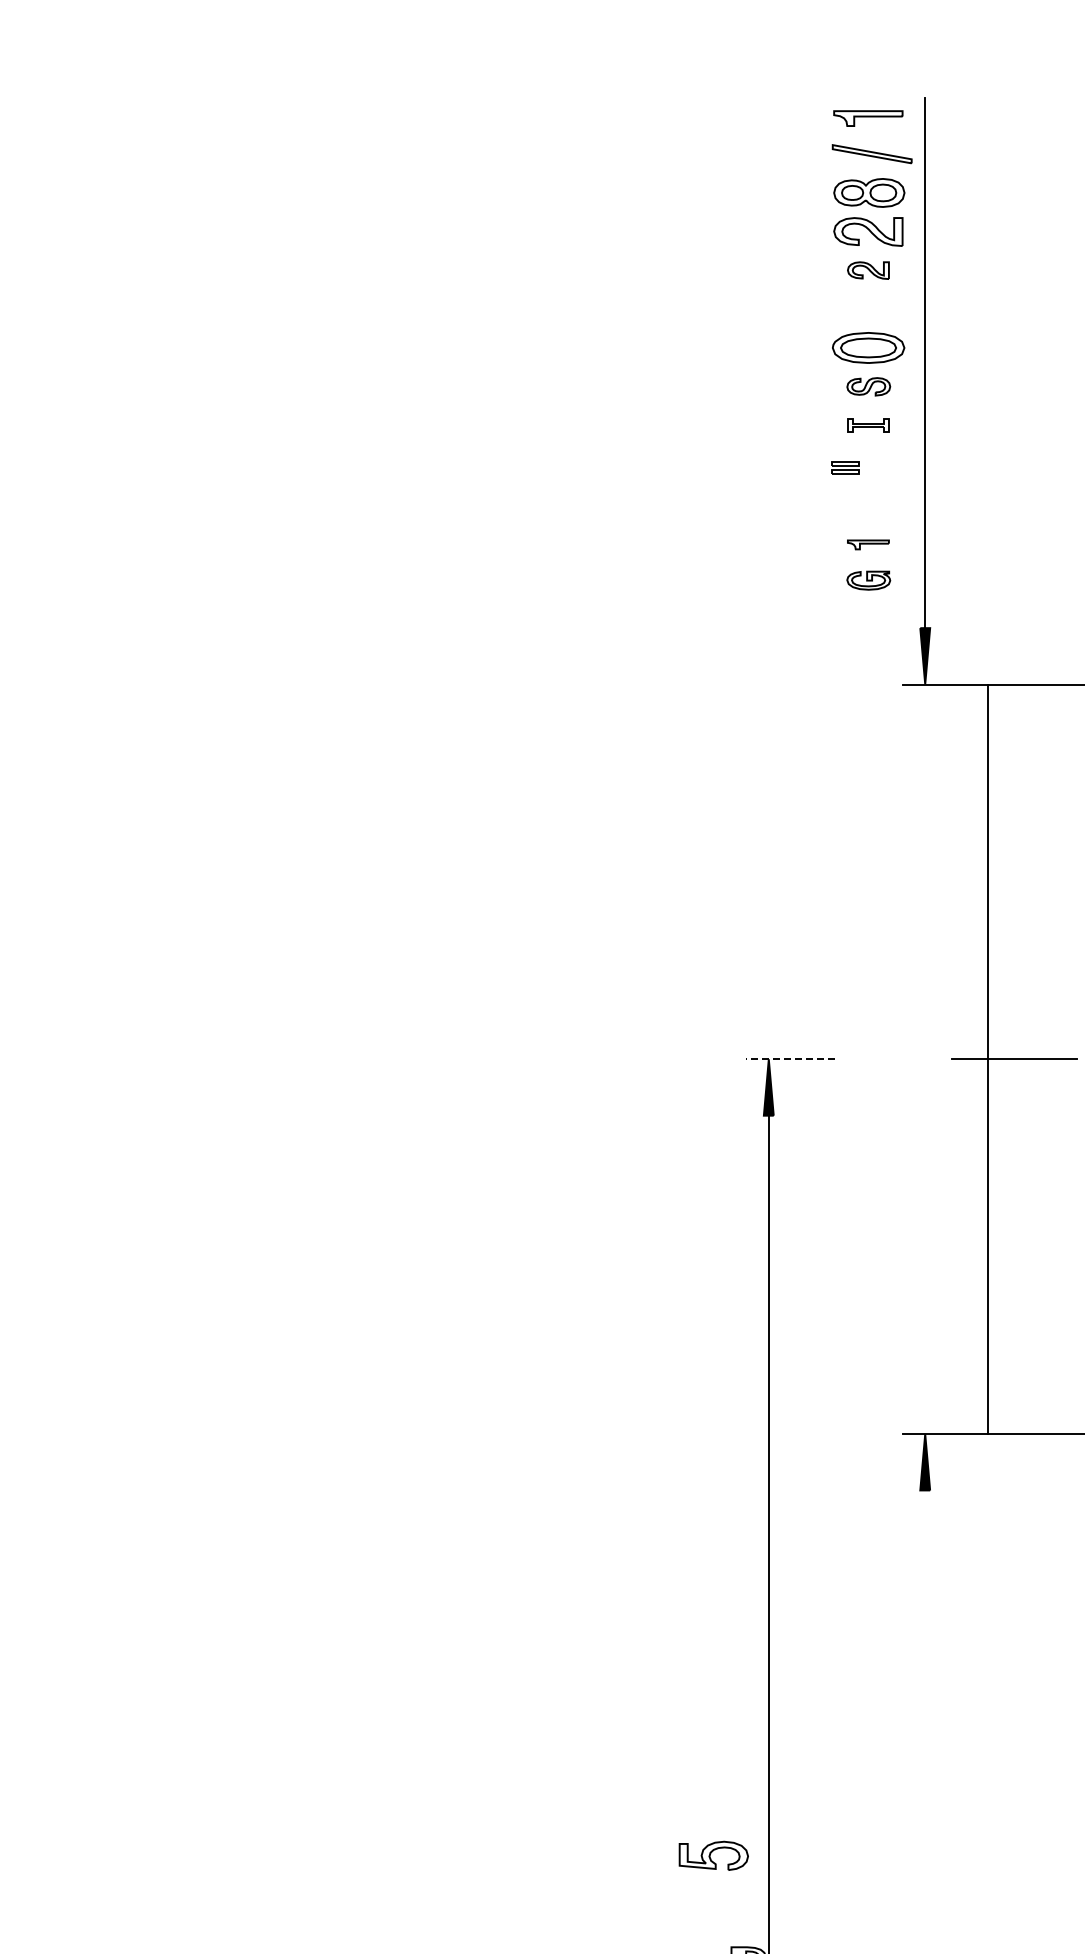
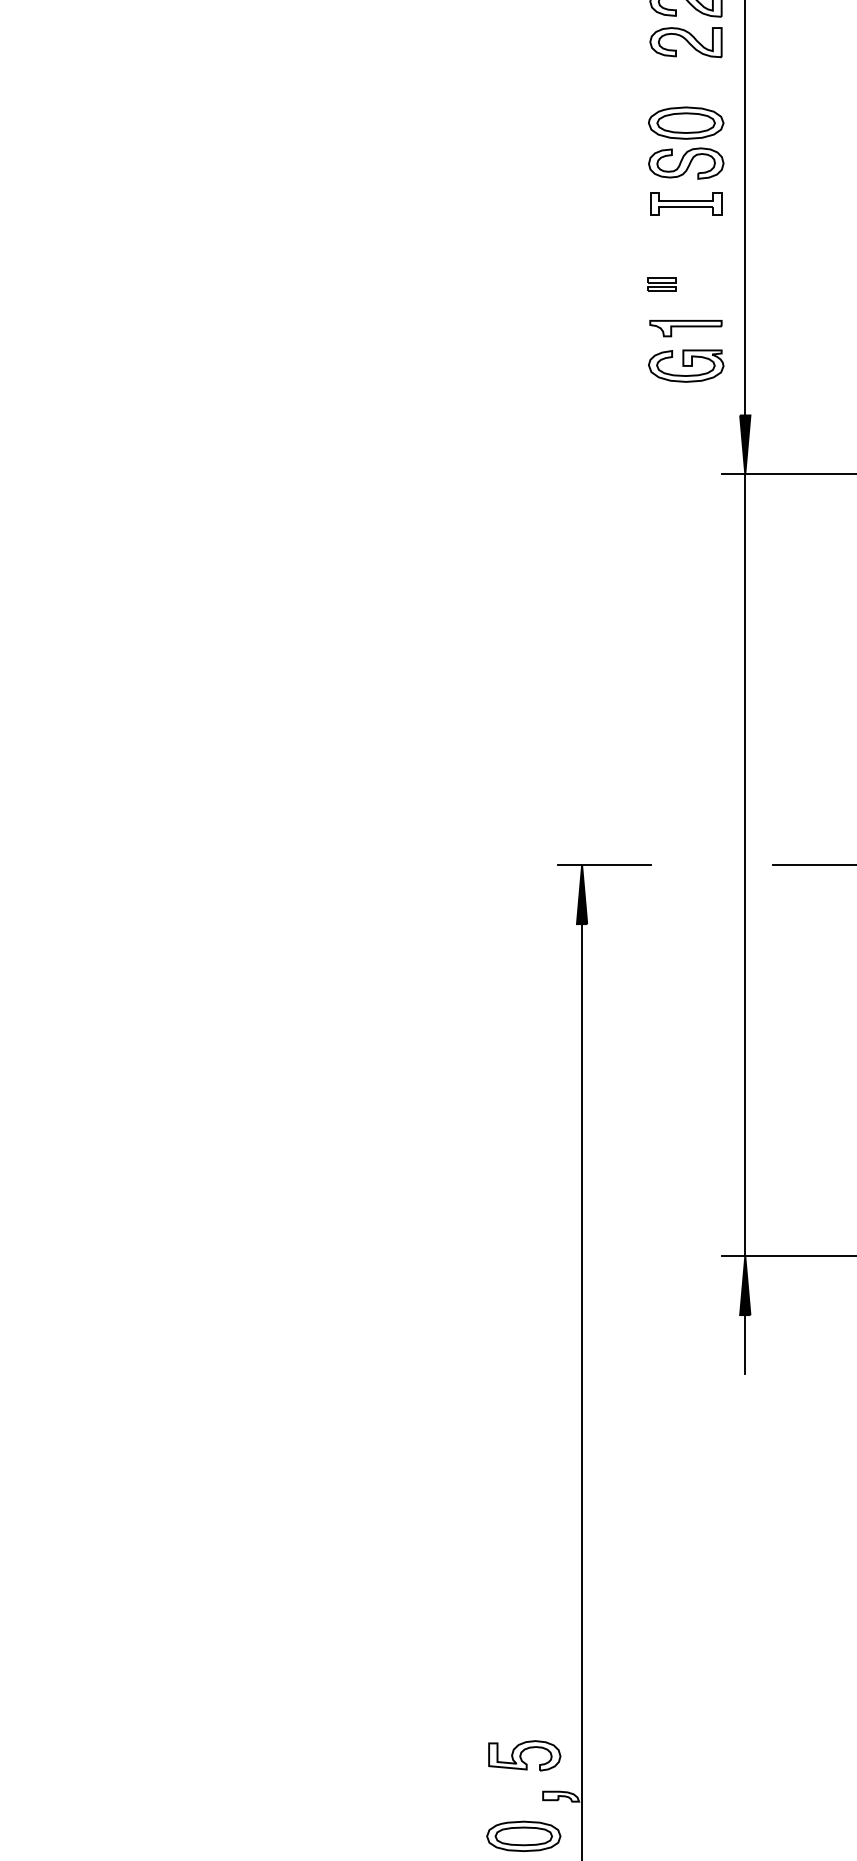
part: (868, 270) -> (686, 42), size x1.67
part: (868, 386) -> (686, 163), size x1.67
part: (868, 425) -> (686, 204), size x1.67
part: (845, 467) -> (662, 284), moved
part: (868, 544) -> (686, 328), size x1.67
part: (868, 580) -> (686, 365), size x1.67
line: (790, 1059) -> (604, 865), dashed -> solid
line: (988, 1059) -> (745, 865), moved
line: (925, 1518) -> (745, 1344), added
part: (713, 1855) -> (524, 1755), moved

